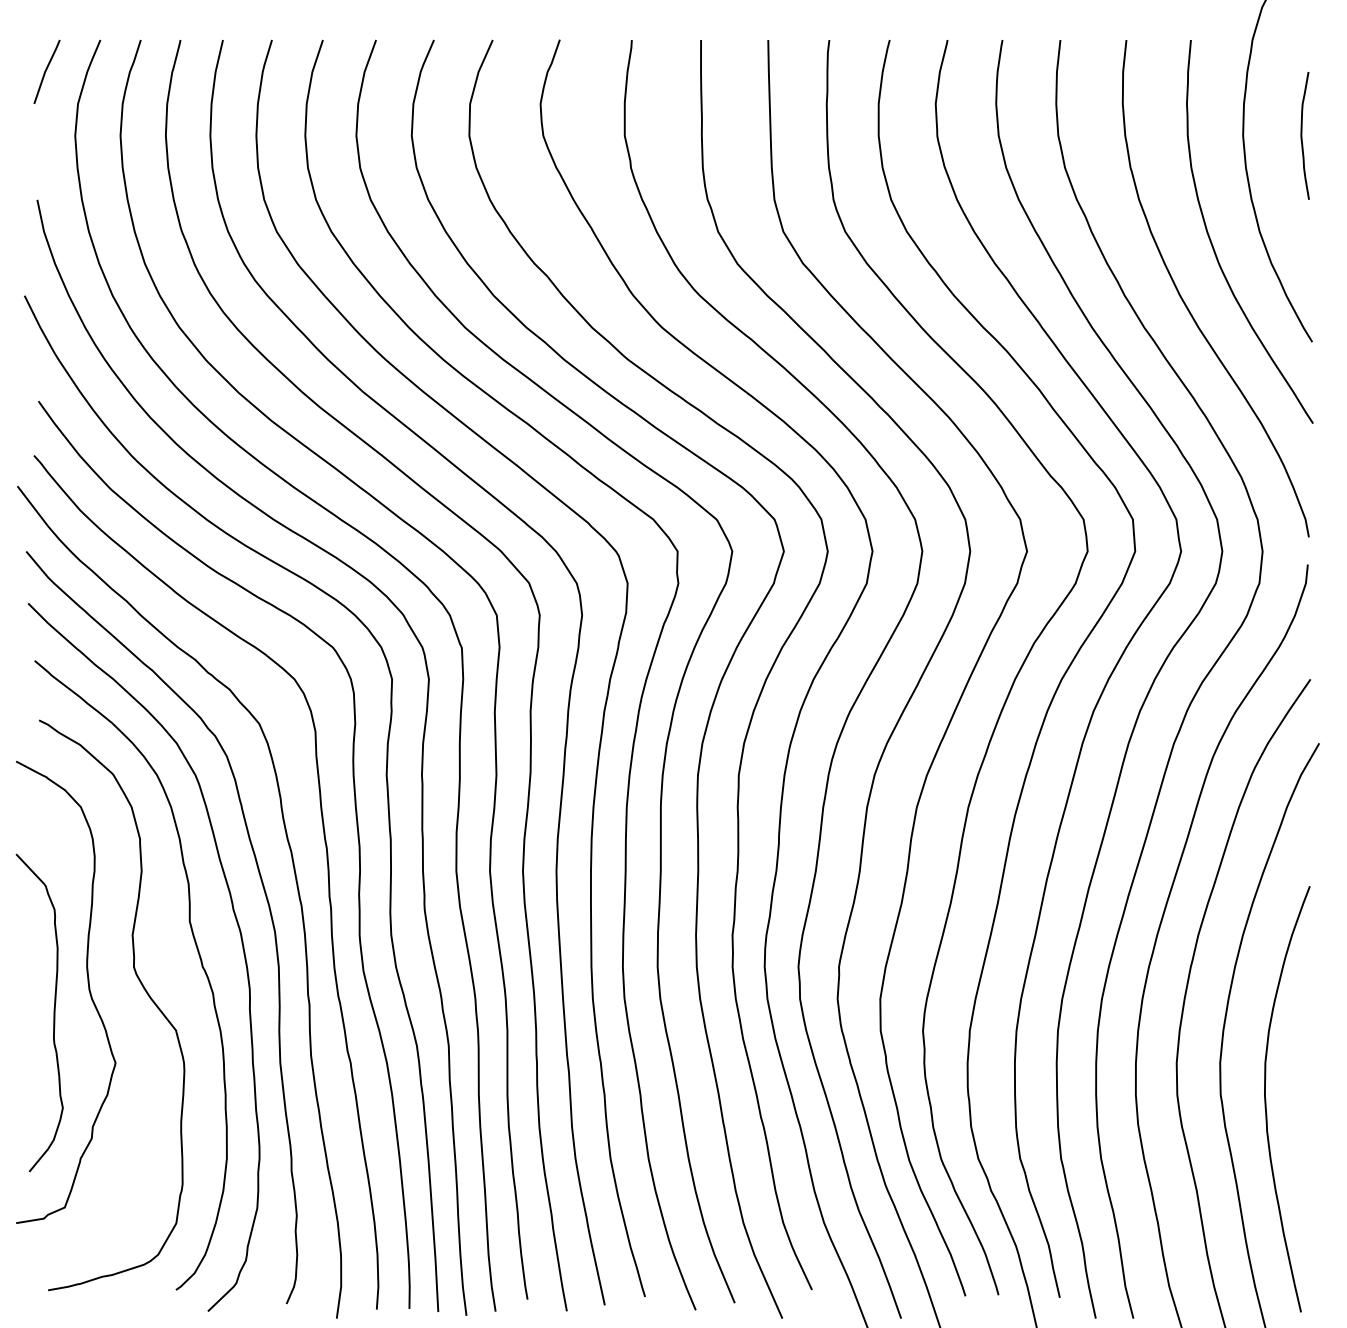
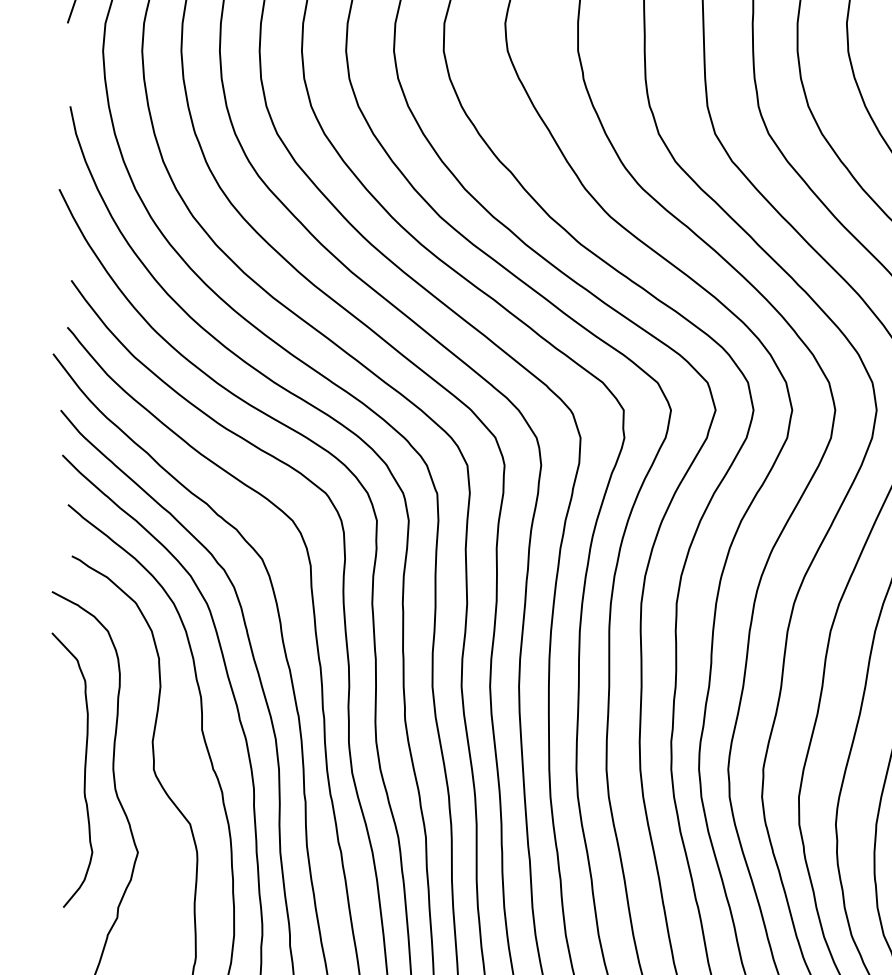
curve: (53, 1012) -> (84, 769), moved

